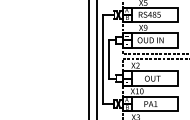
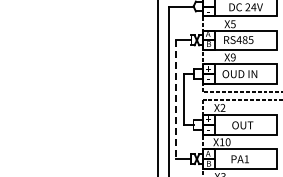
line: (103, 60) -> (176, 100), solid -> dashed

